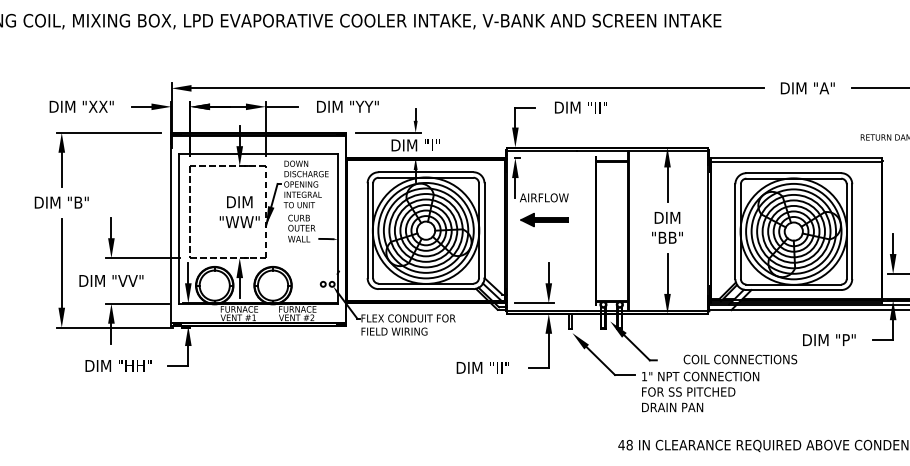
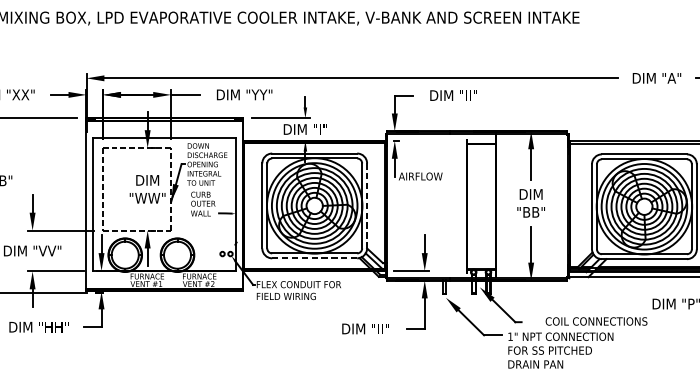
part: (544, 220) -> (420, 196), removed
line: (484, 230) -> (367, 205), solid -> dashed
line: (425, 289) -> (314, 258), solid -> dashed

